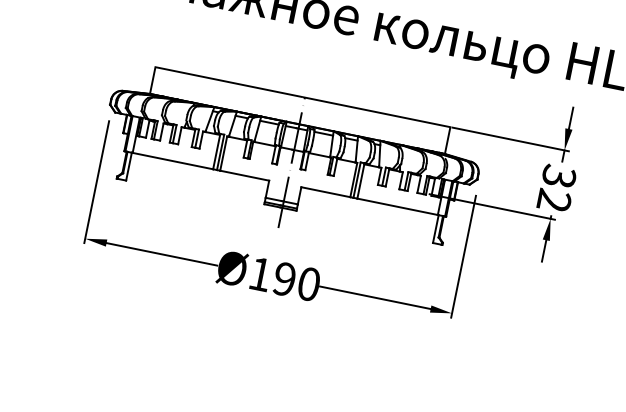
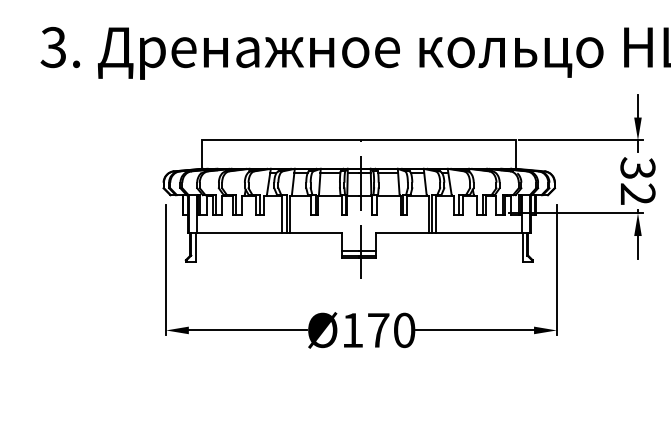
text: (284, 279) -> (378, 330), Ø190 -> Ø170

